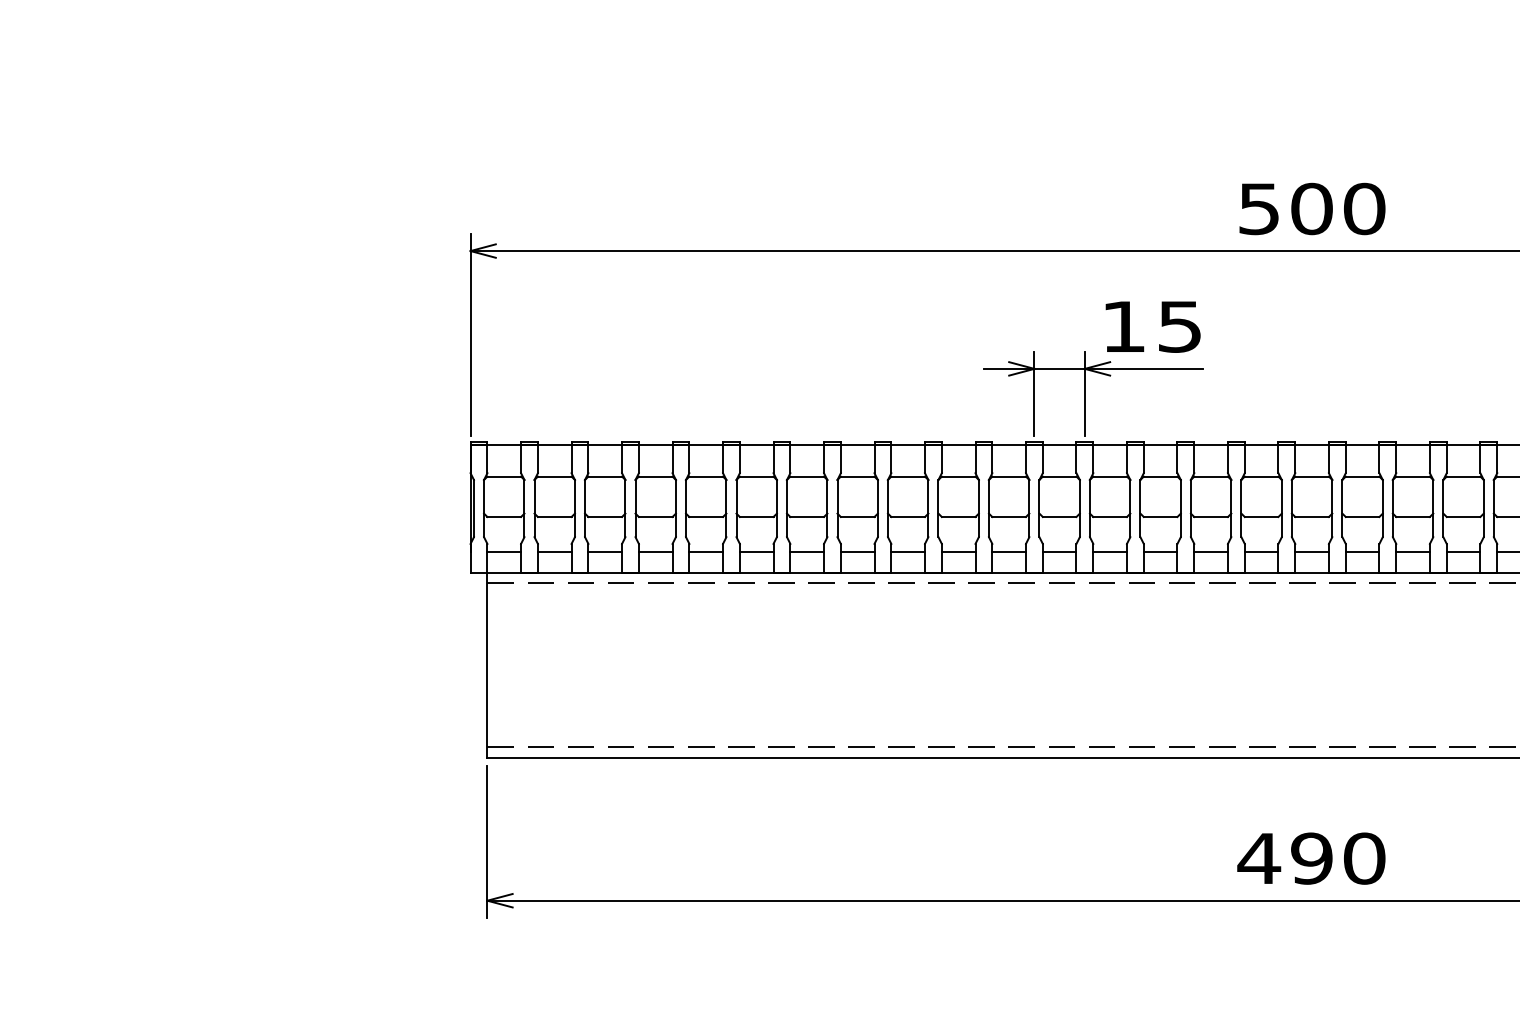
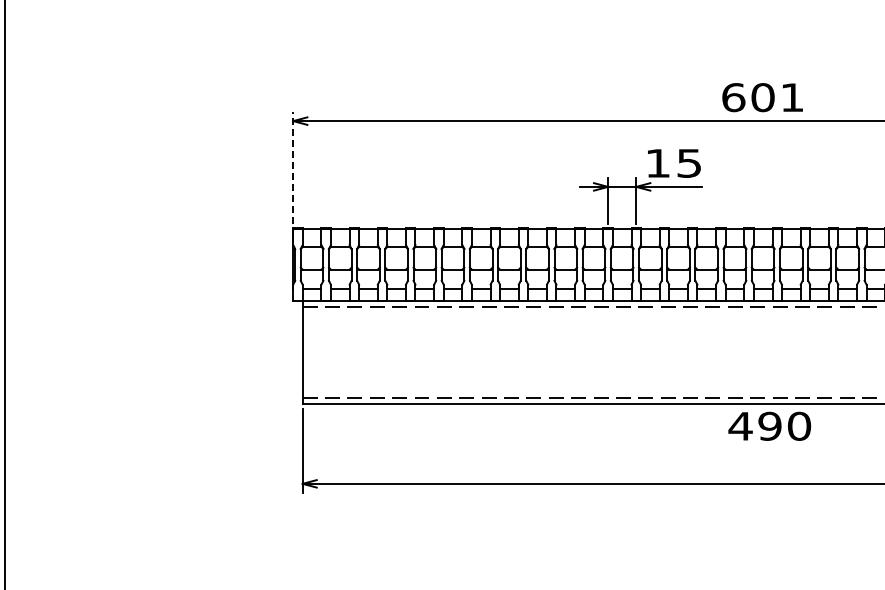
text: (1312, 208) -> (763, 97), 500 -> 601
line: (470, 334) -> (293, 167), solid -> dashed
text: (1310, 857) -> (769, 425), moved

